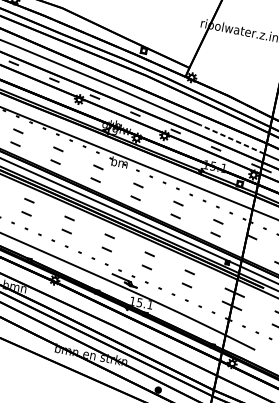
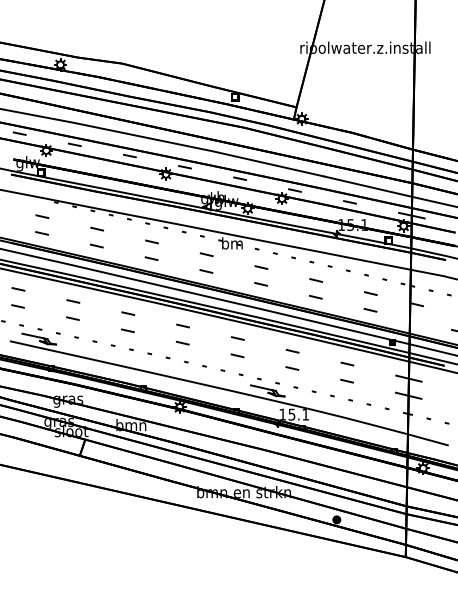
line: (232, 139) -> (368, 186), dashed -> solid

